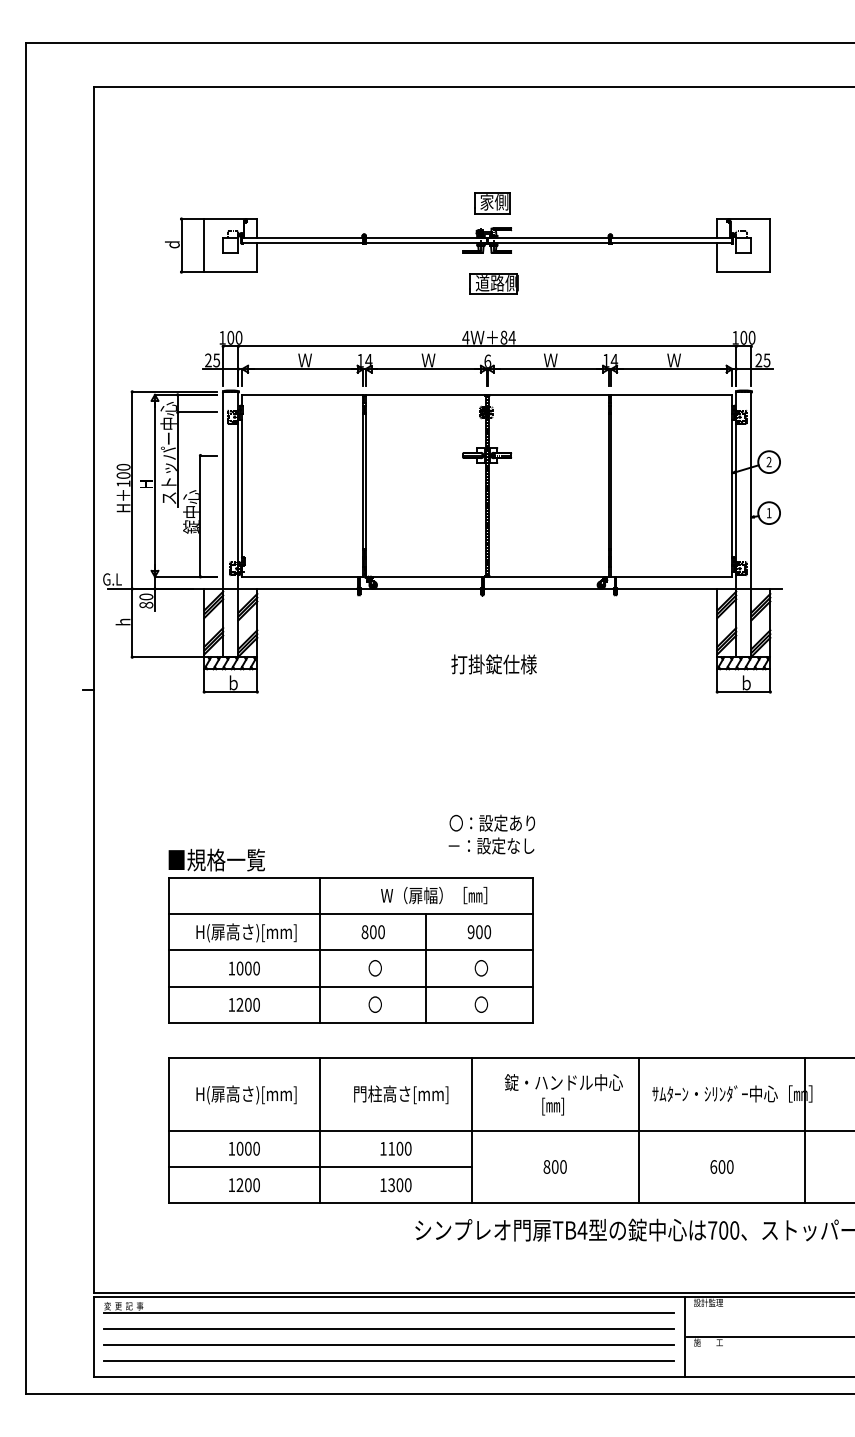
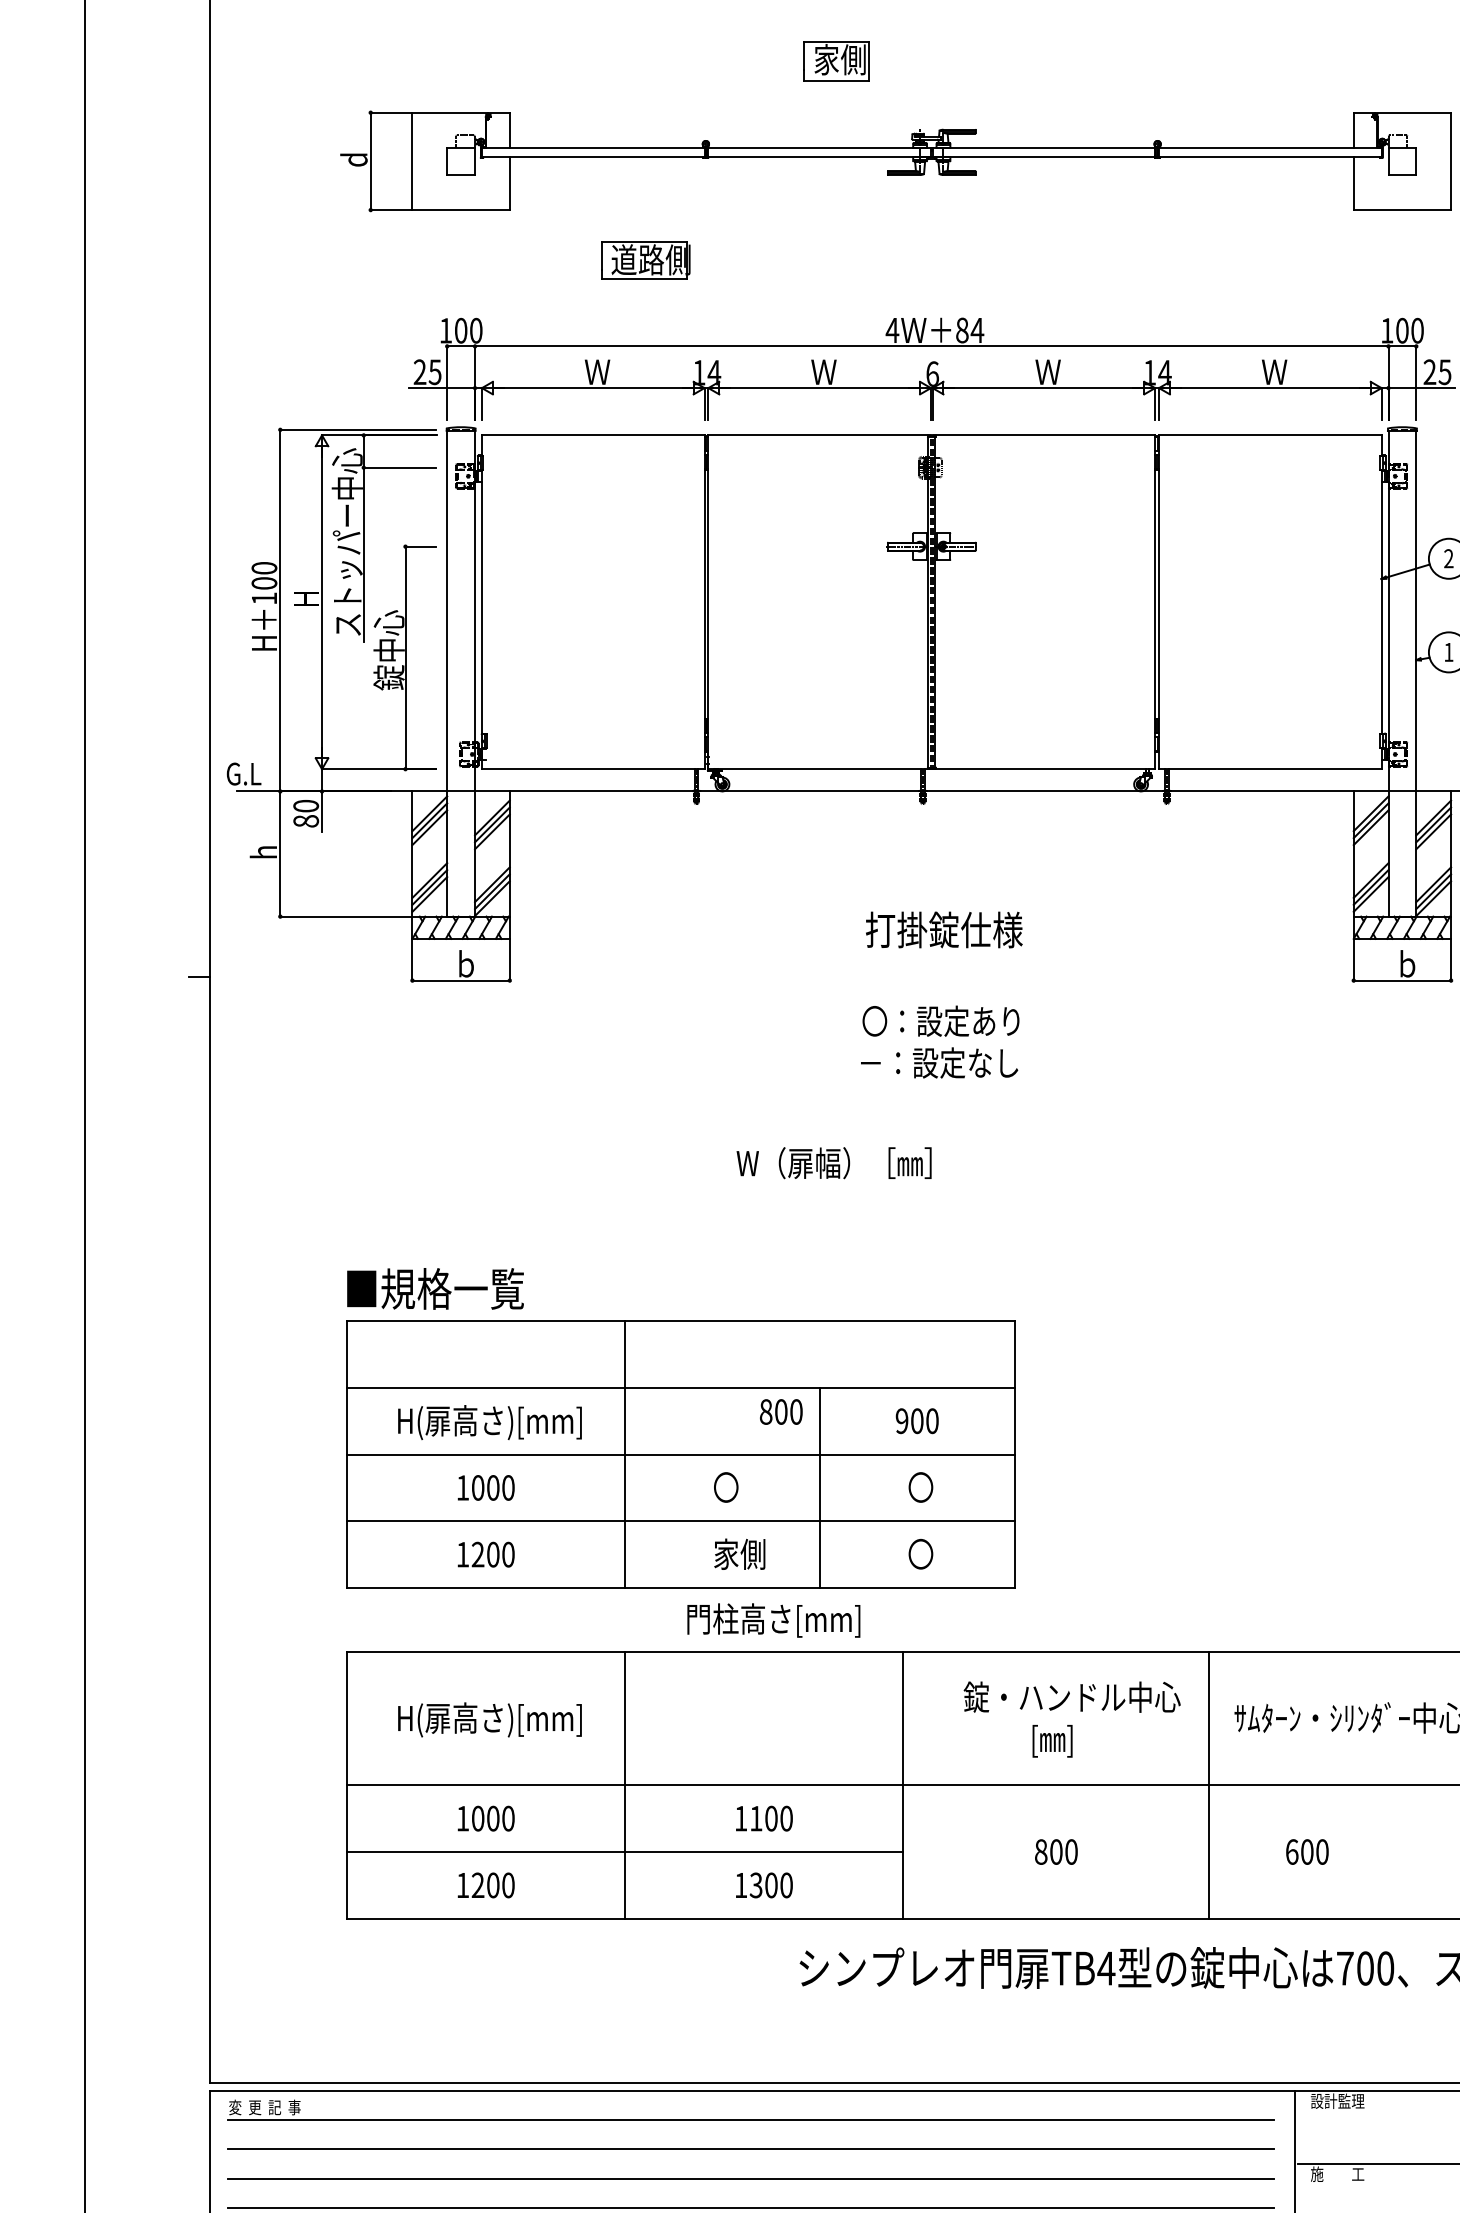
part: (492, 203) -> (836, 62), moved
part: (493, 283) -> (644, 260), moved
text: (491, 834) -> (939, 1041), moved
text: (434, 895) -> (834, 1163), moved
text: (372, 932) -> (779, 1412), moved
text: (382, 1004) -> (739, 1553), 〇 -> 家側
text: (401, 1094) -> (774, 1619), moved
text: (721, 1166) -> (1306, 1851), moved

